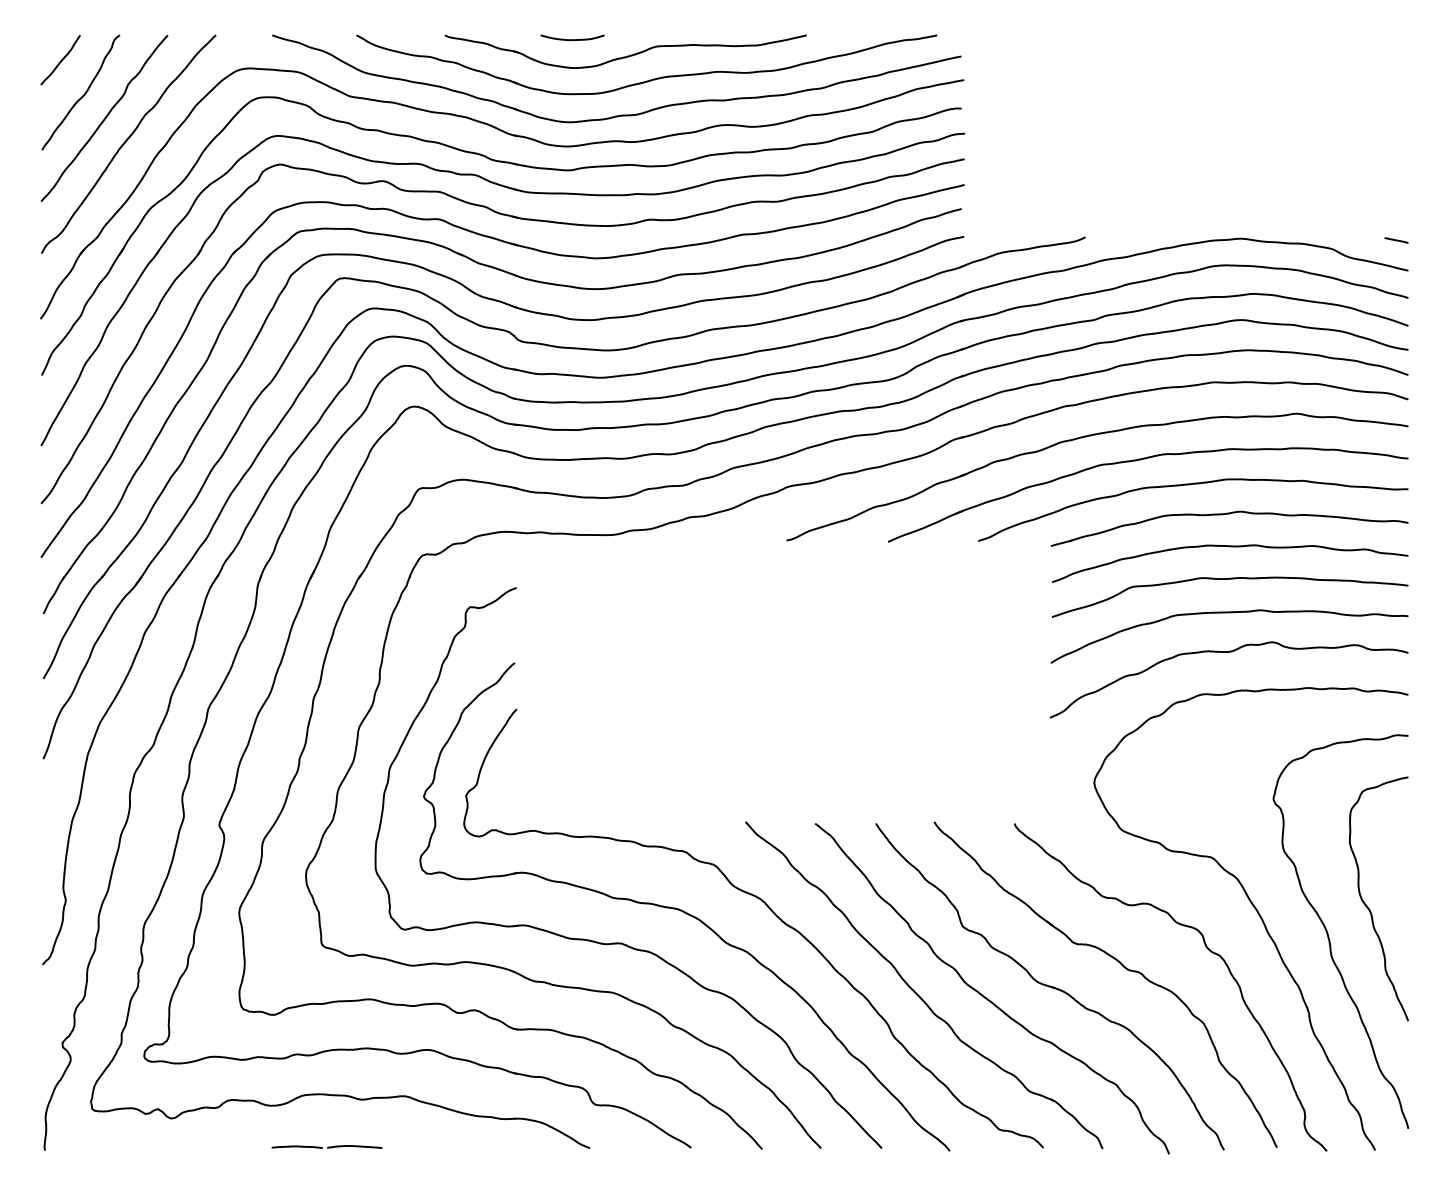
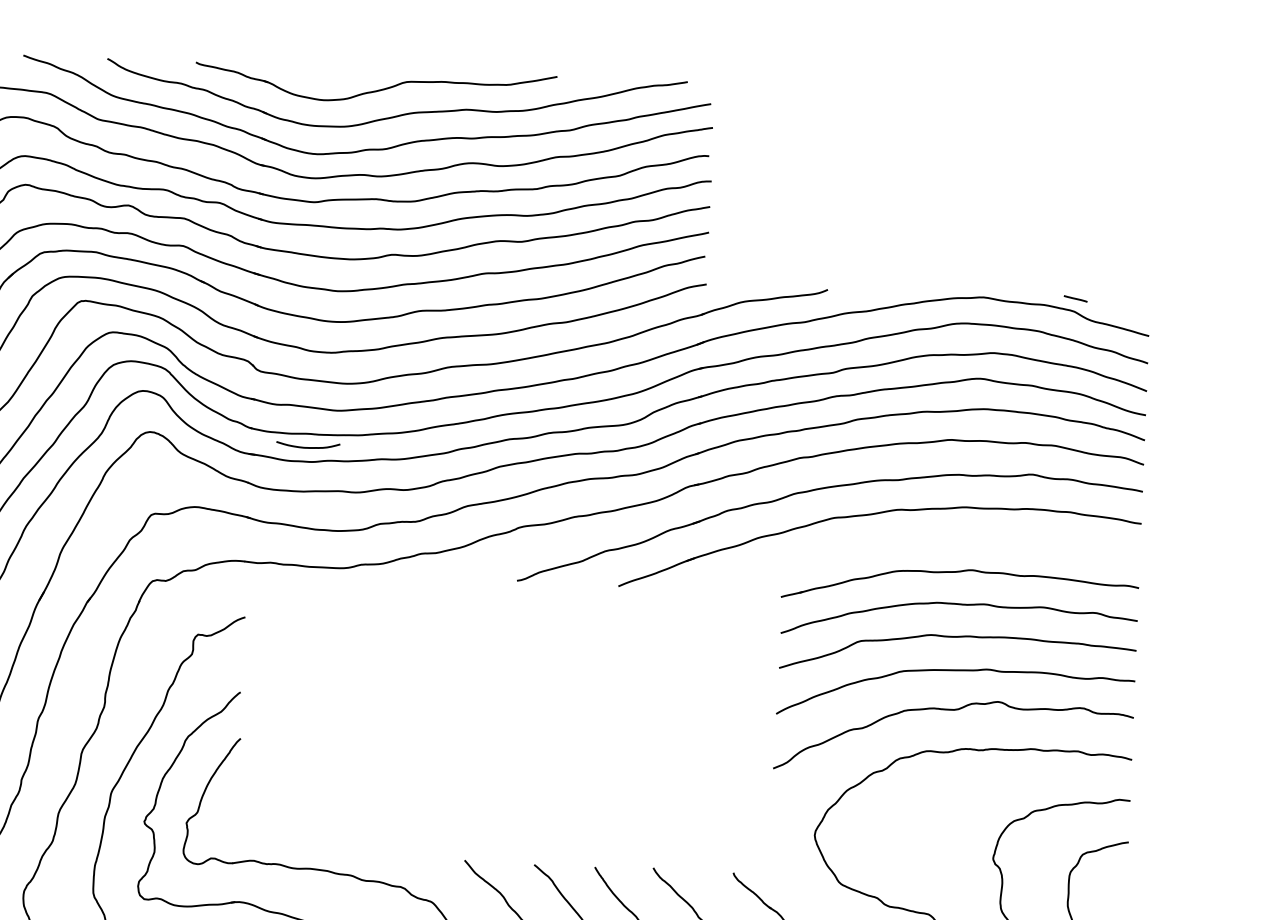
curve: (572, 39) -> (308, 447), moved
line: (1396, 240) -> (1075, 298), moved
curve: (1190, 485) -> (922, 542), removed

